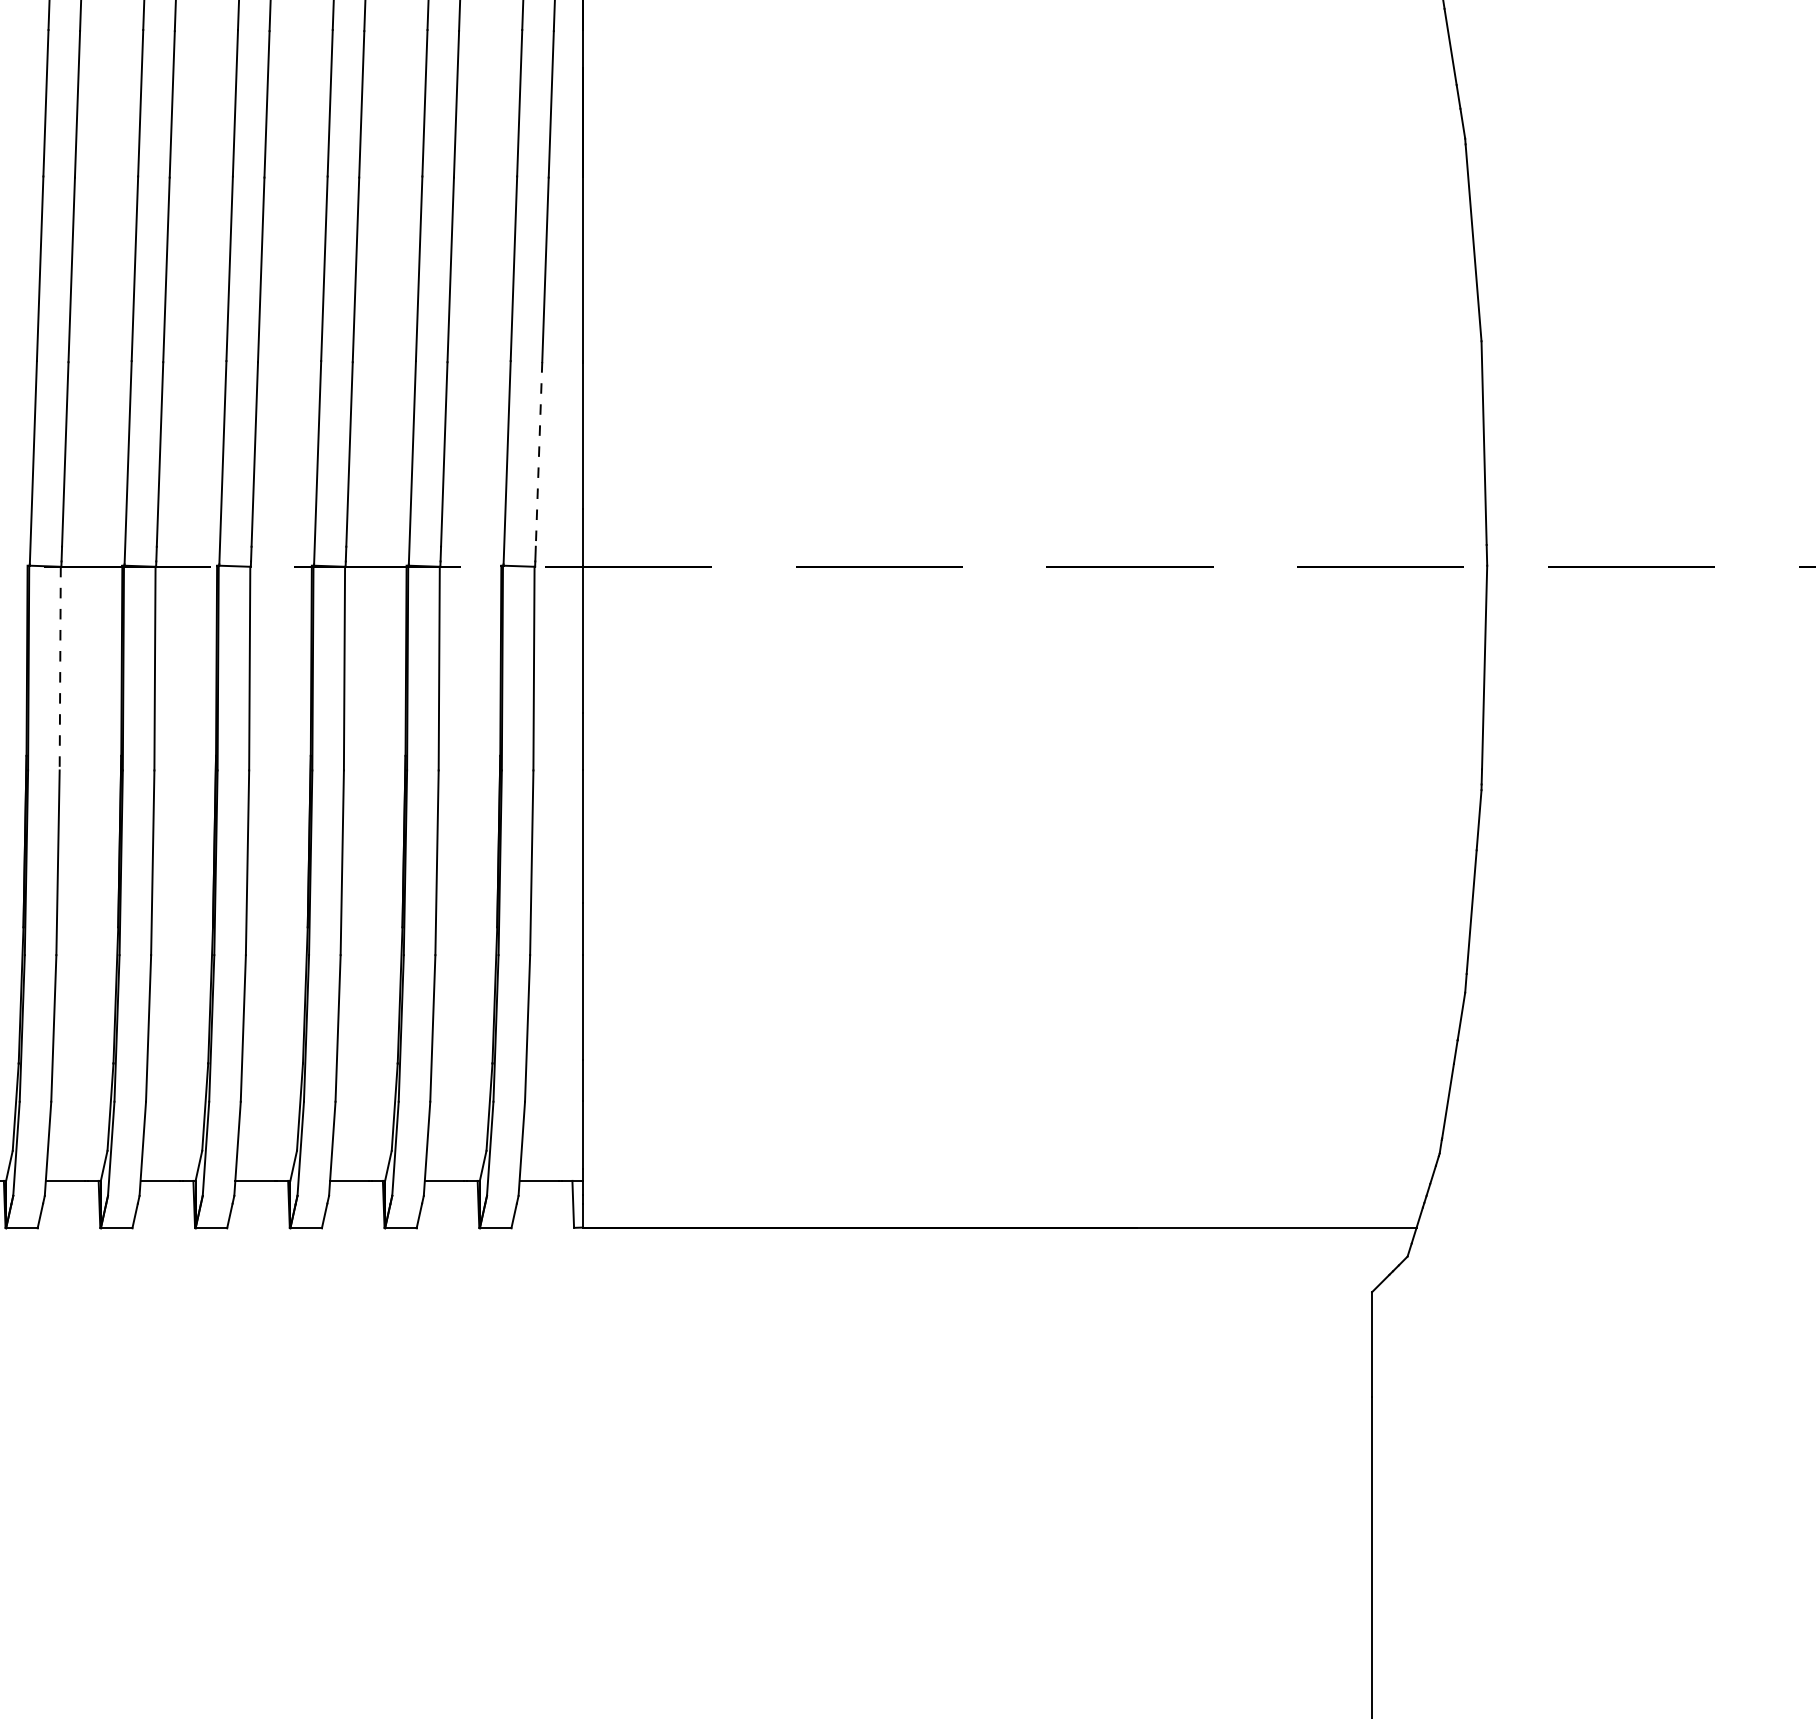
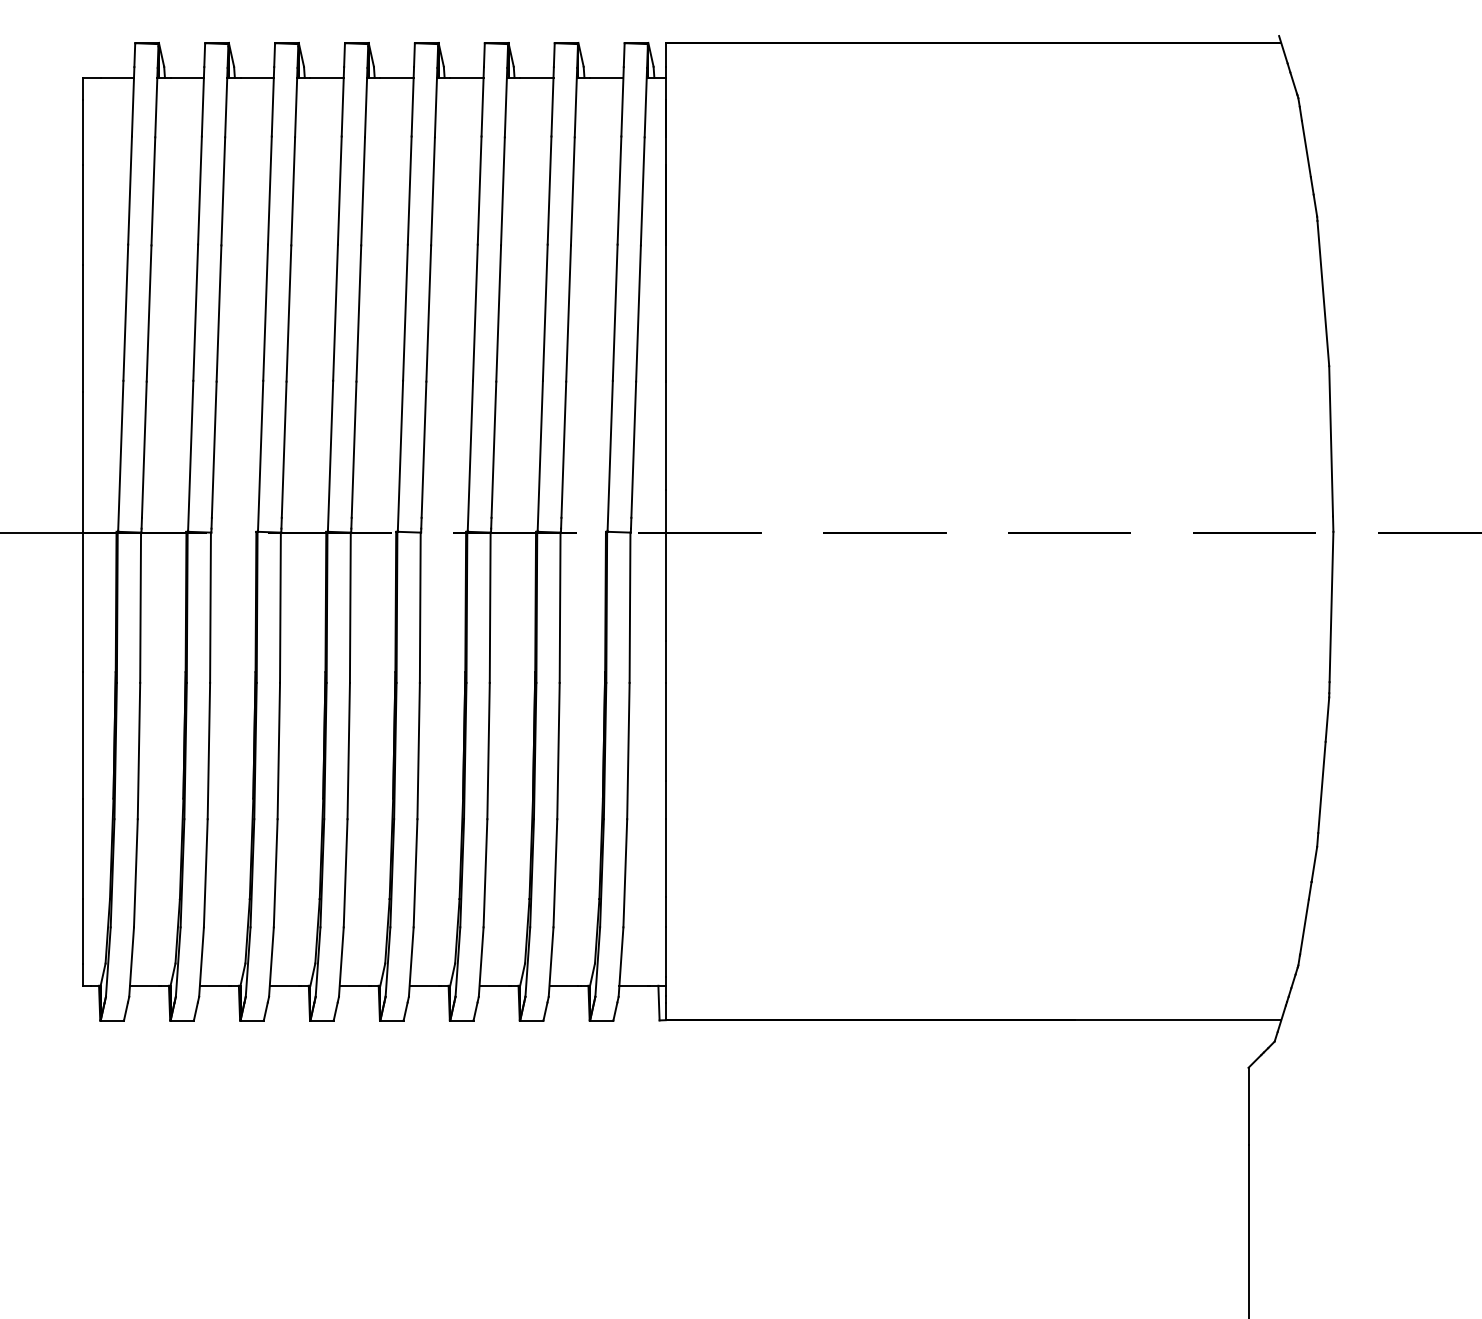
line: (538, 455) -> (633, 450), dashed -> solid
line: (60, 669) -> (280, 608), dashed -> solid

